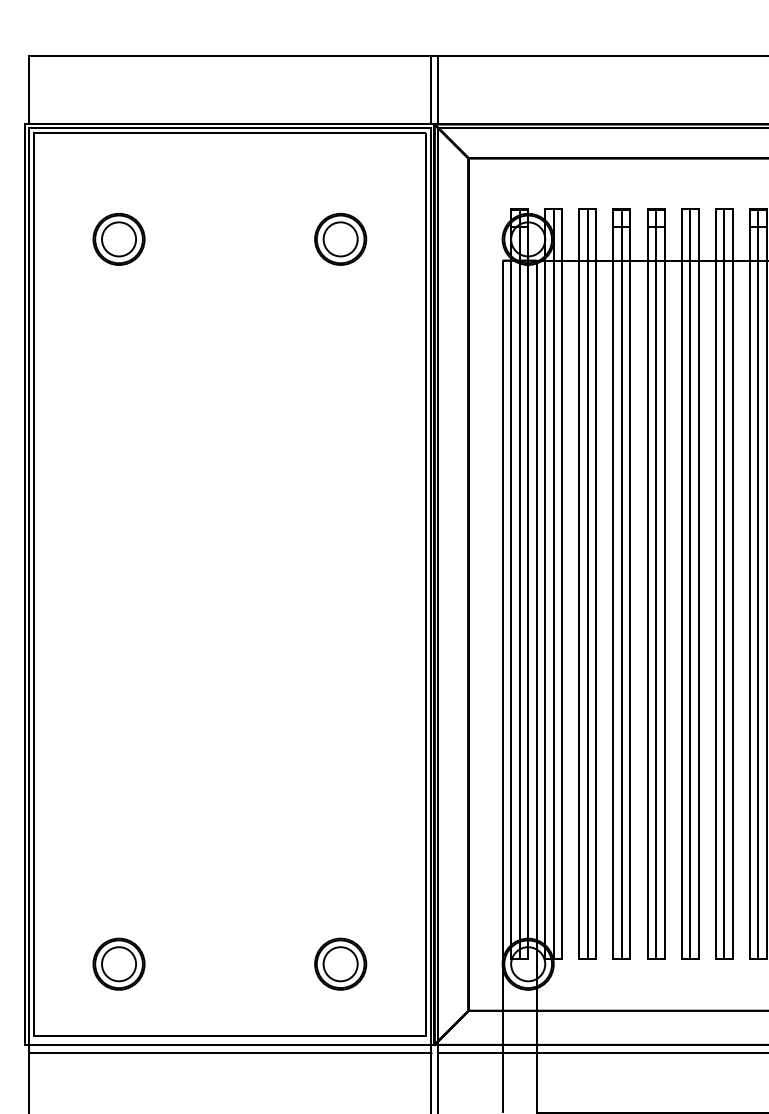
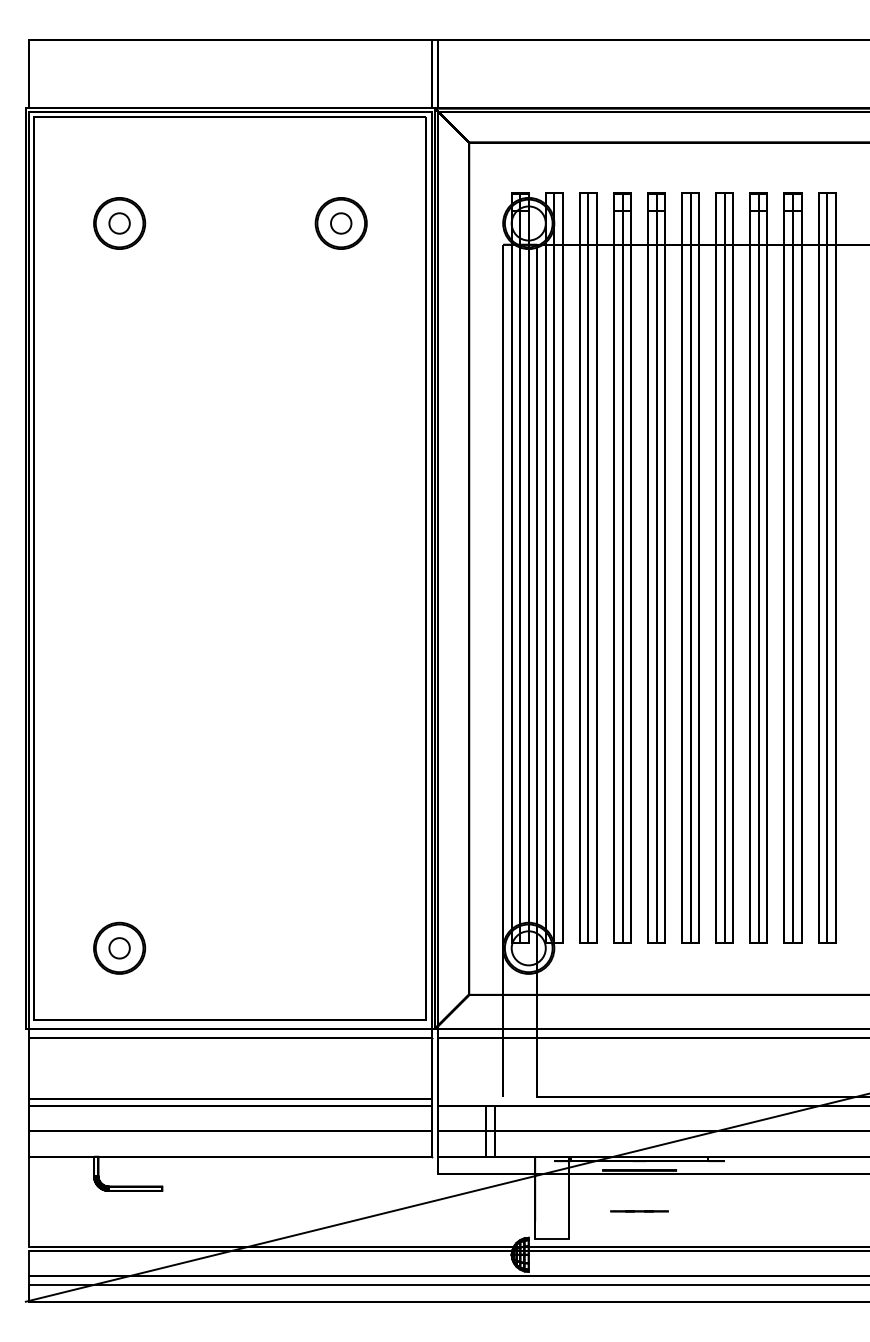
circle: (118, 239) -> (119, 223), size x0.6
circle: (340, 239) -> (341, 223), size x0.6
part: (339, 963) -> (340, 947), removed
circle: (118, 964) -> (119, 948), size x0.6

